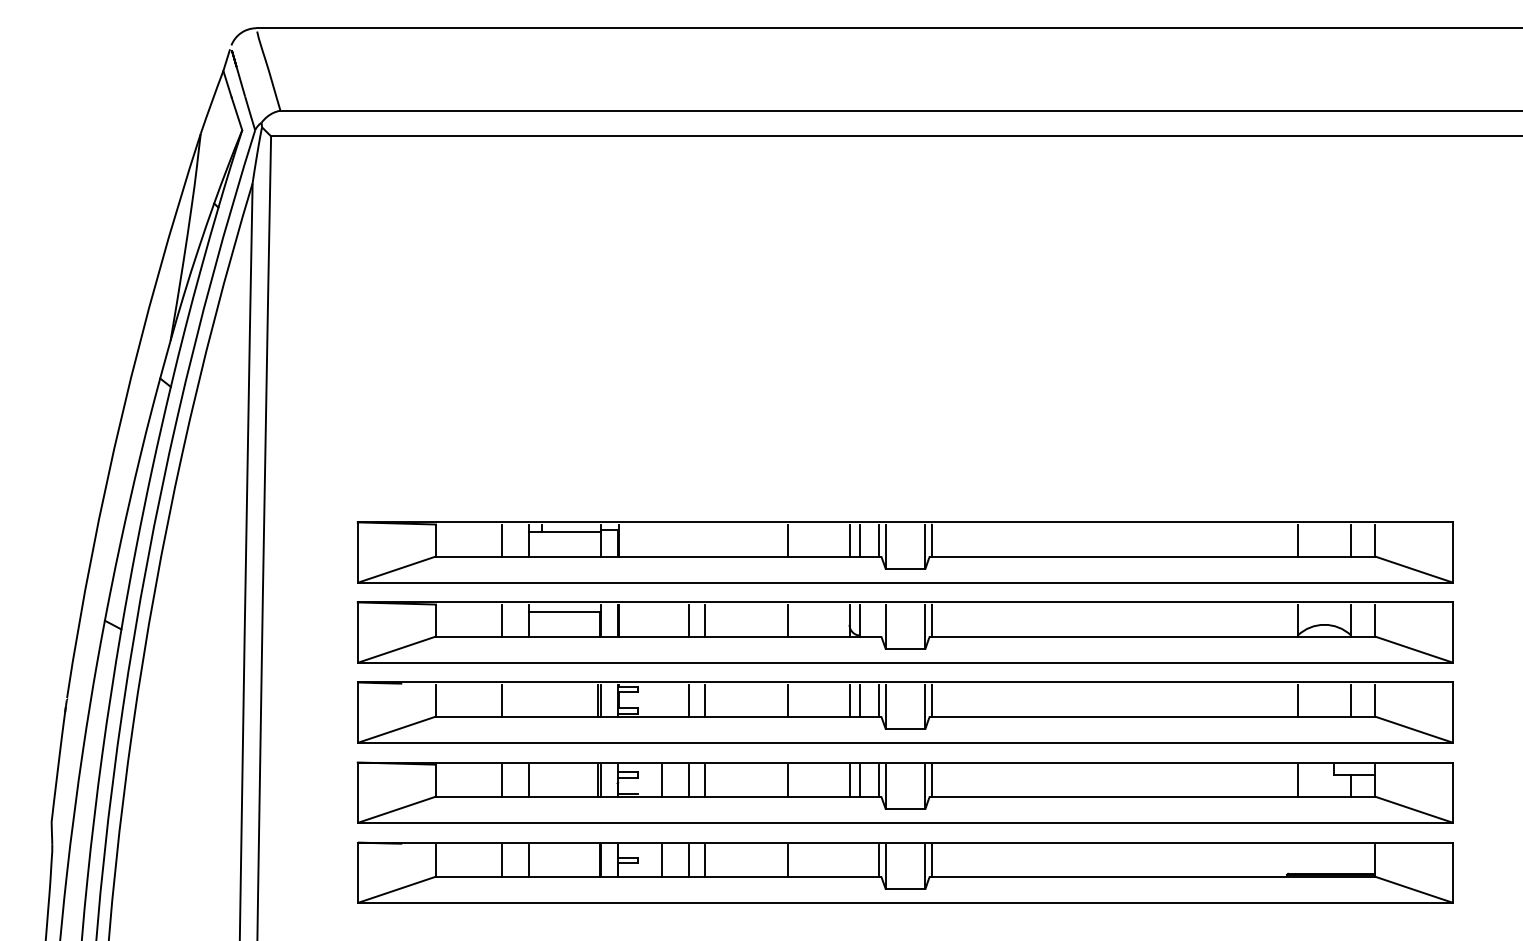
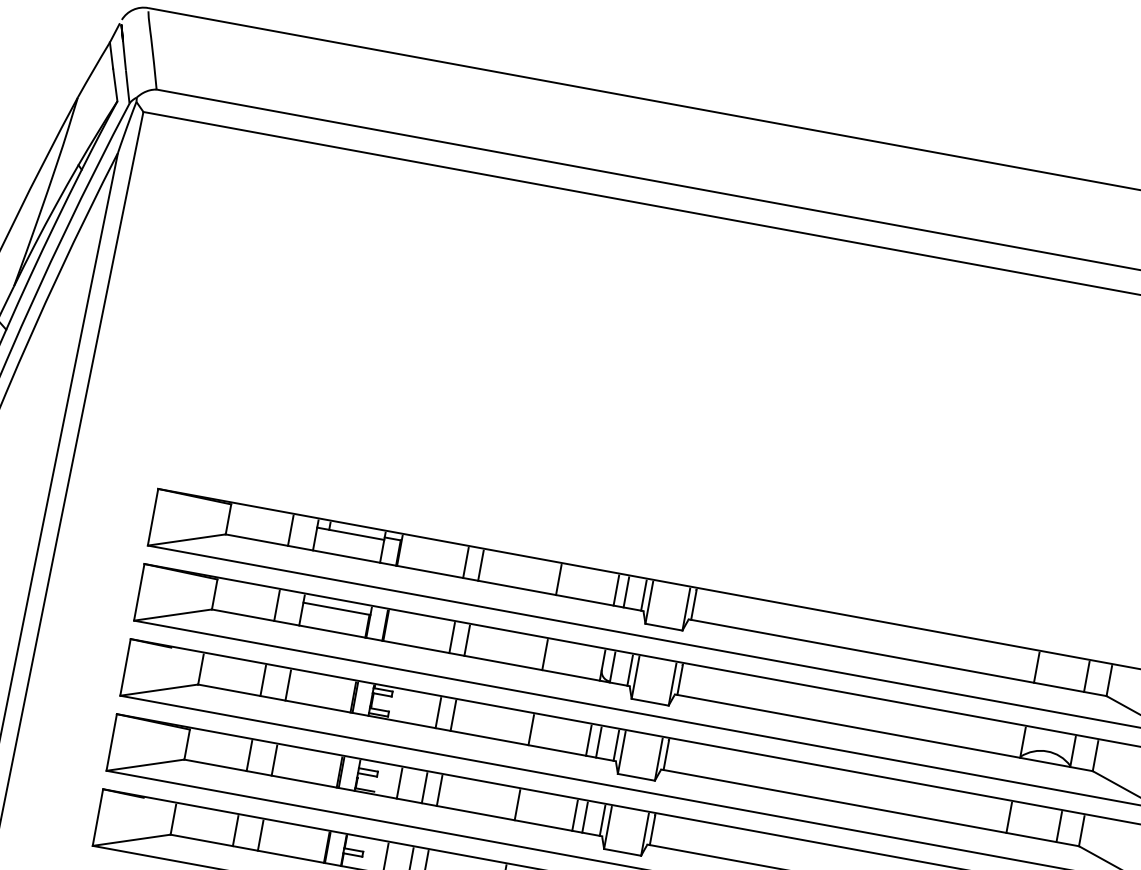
line: (689, 540) -> (466, 563), added
line: (705, 540) -> (481, 565), added
line: (878, 620) -> (629, 670), added
line: (529, 700) -> (288, 685), added

